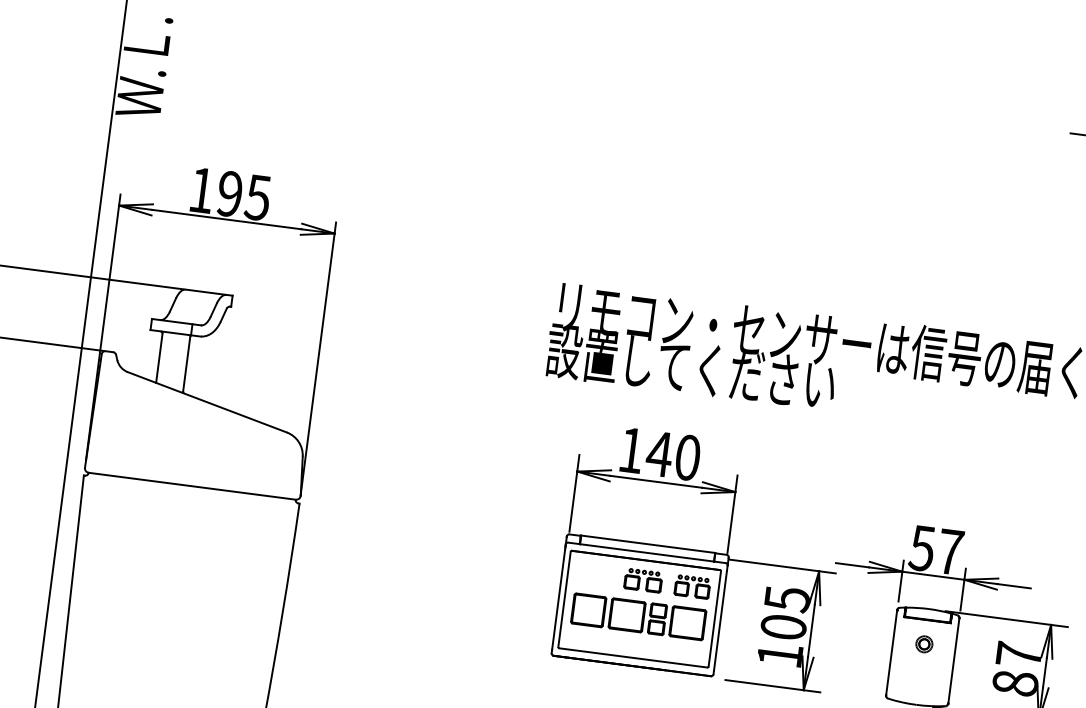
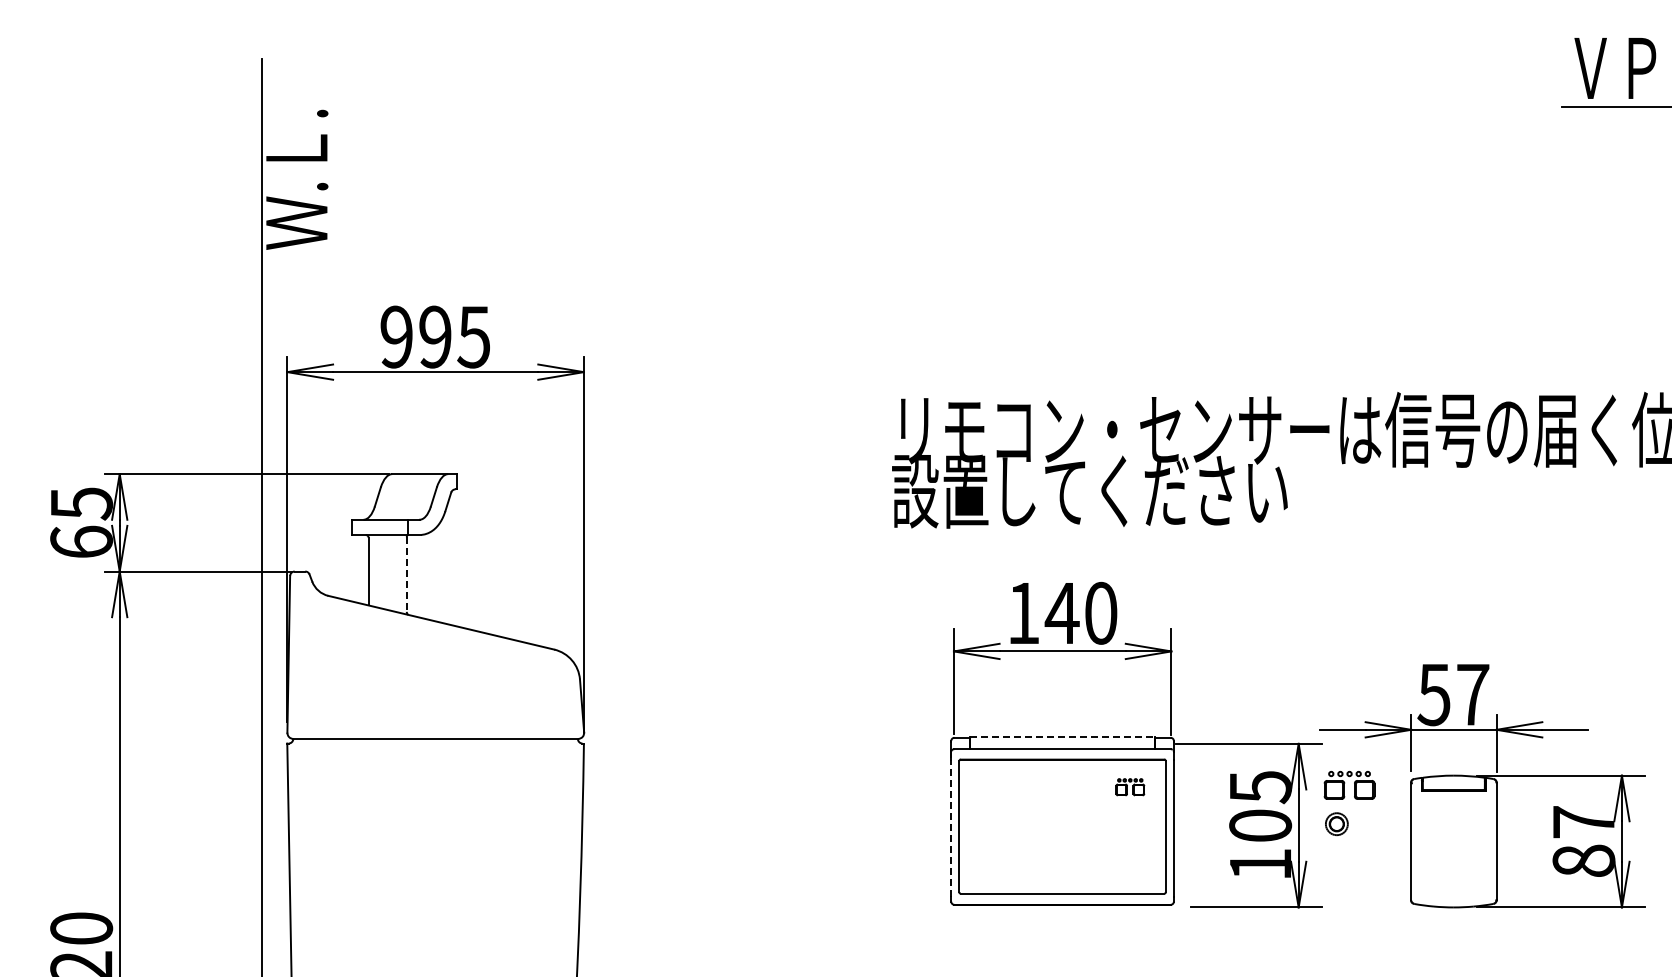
text: (201, 189) -> (396, 336), 195 -> 995
line: (186, 364) -> (406, 575), solid -> dashed
line: (648, 544) -> (1063, 737), solid -> dashed
part: (643, 579) -> (1349, 784), moved
part: (692, 586) -> (1130, 786), size x0.6
line: (558, 600) -> (951, 828), solid -> dashed
part: (638, 616) -> (1062, 836), removed
part: (924, 644) -> (1336, 824), moved

